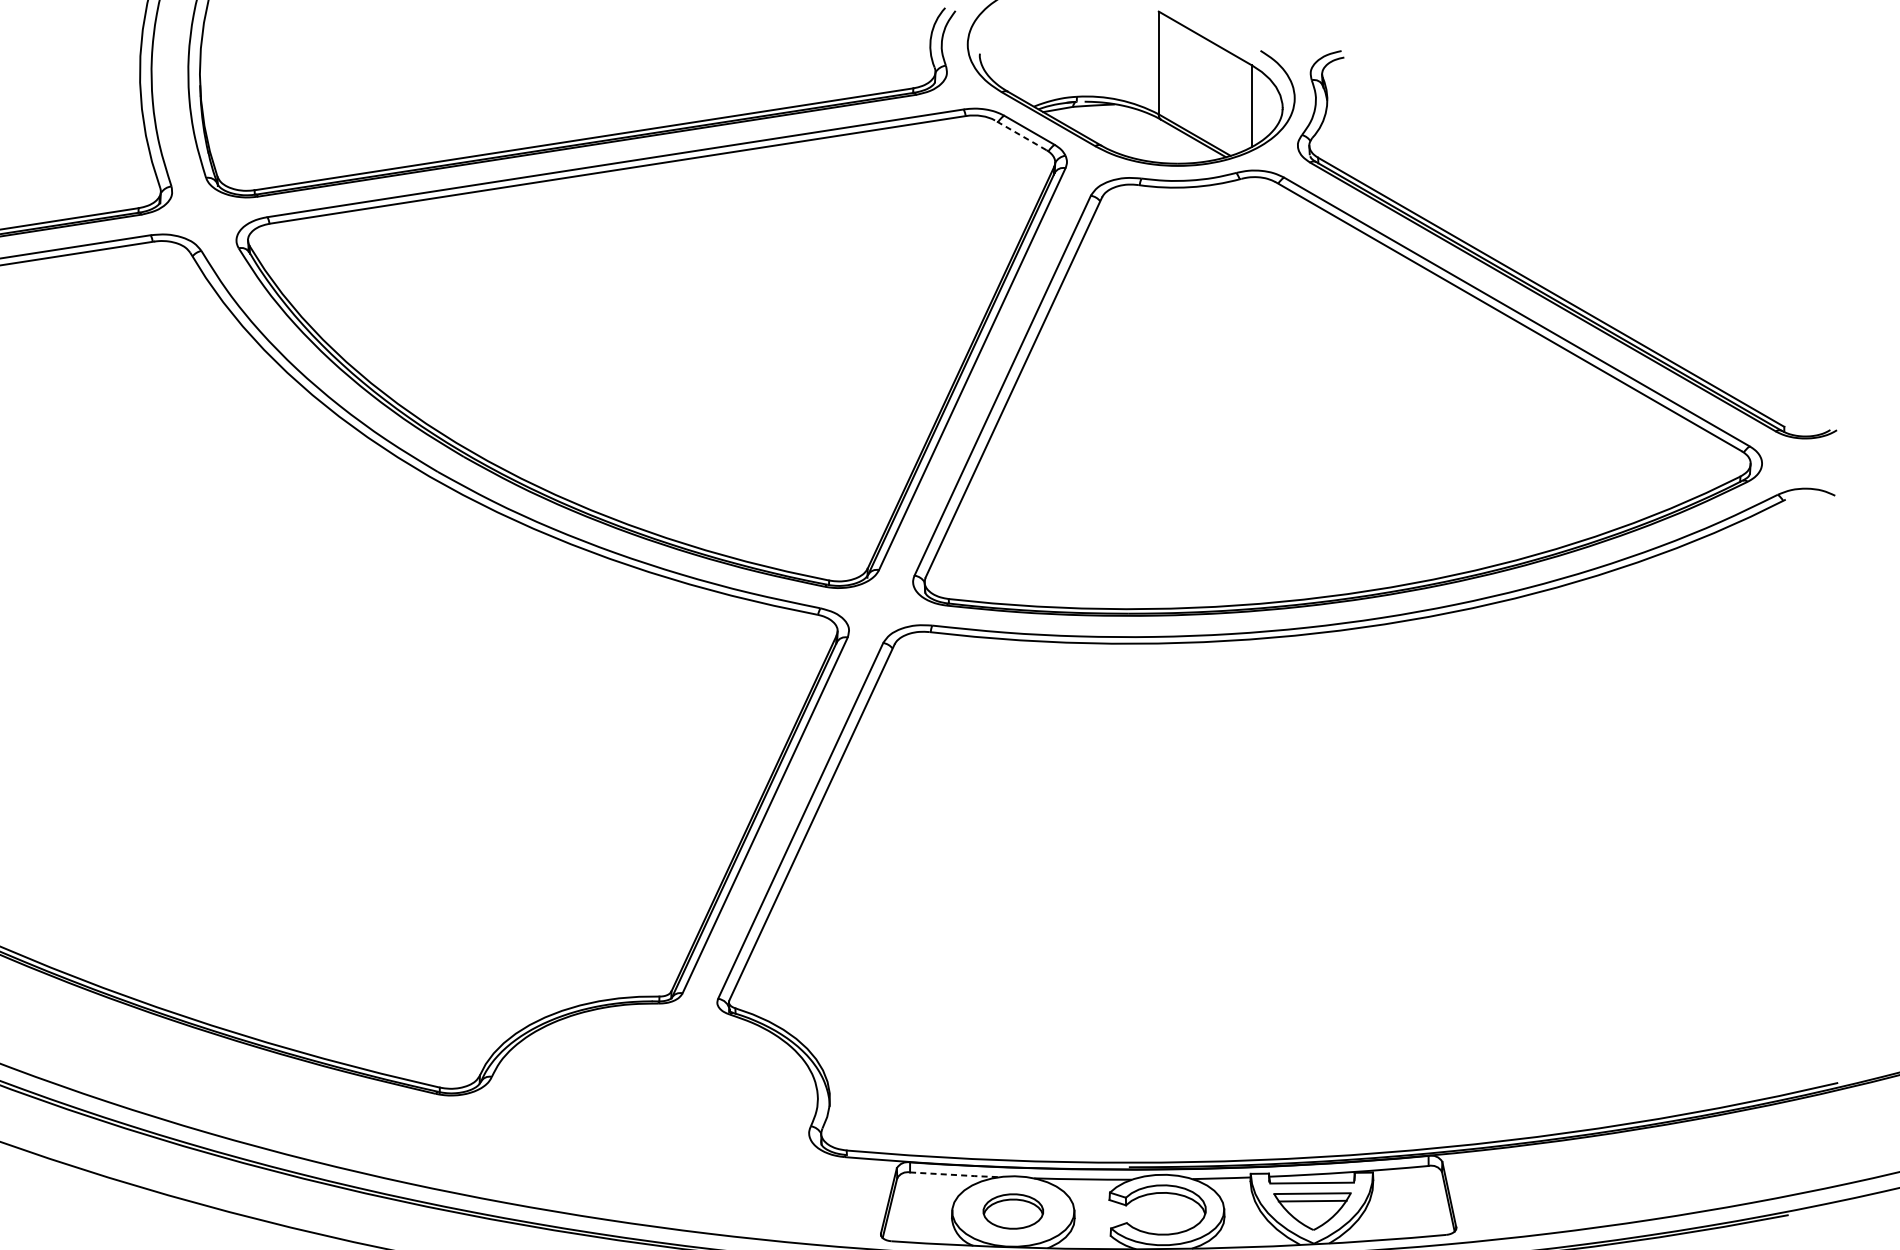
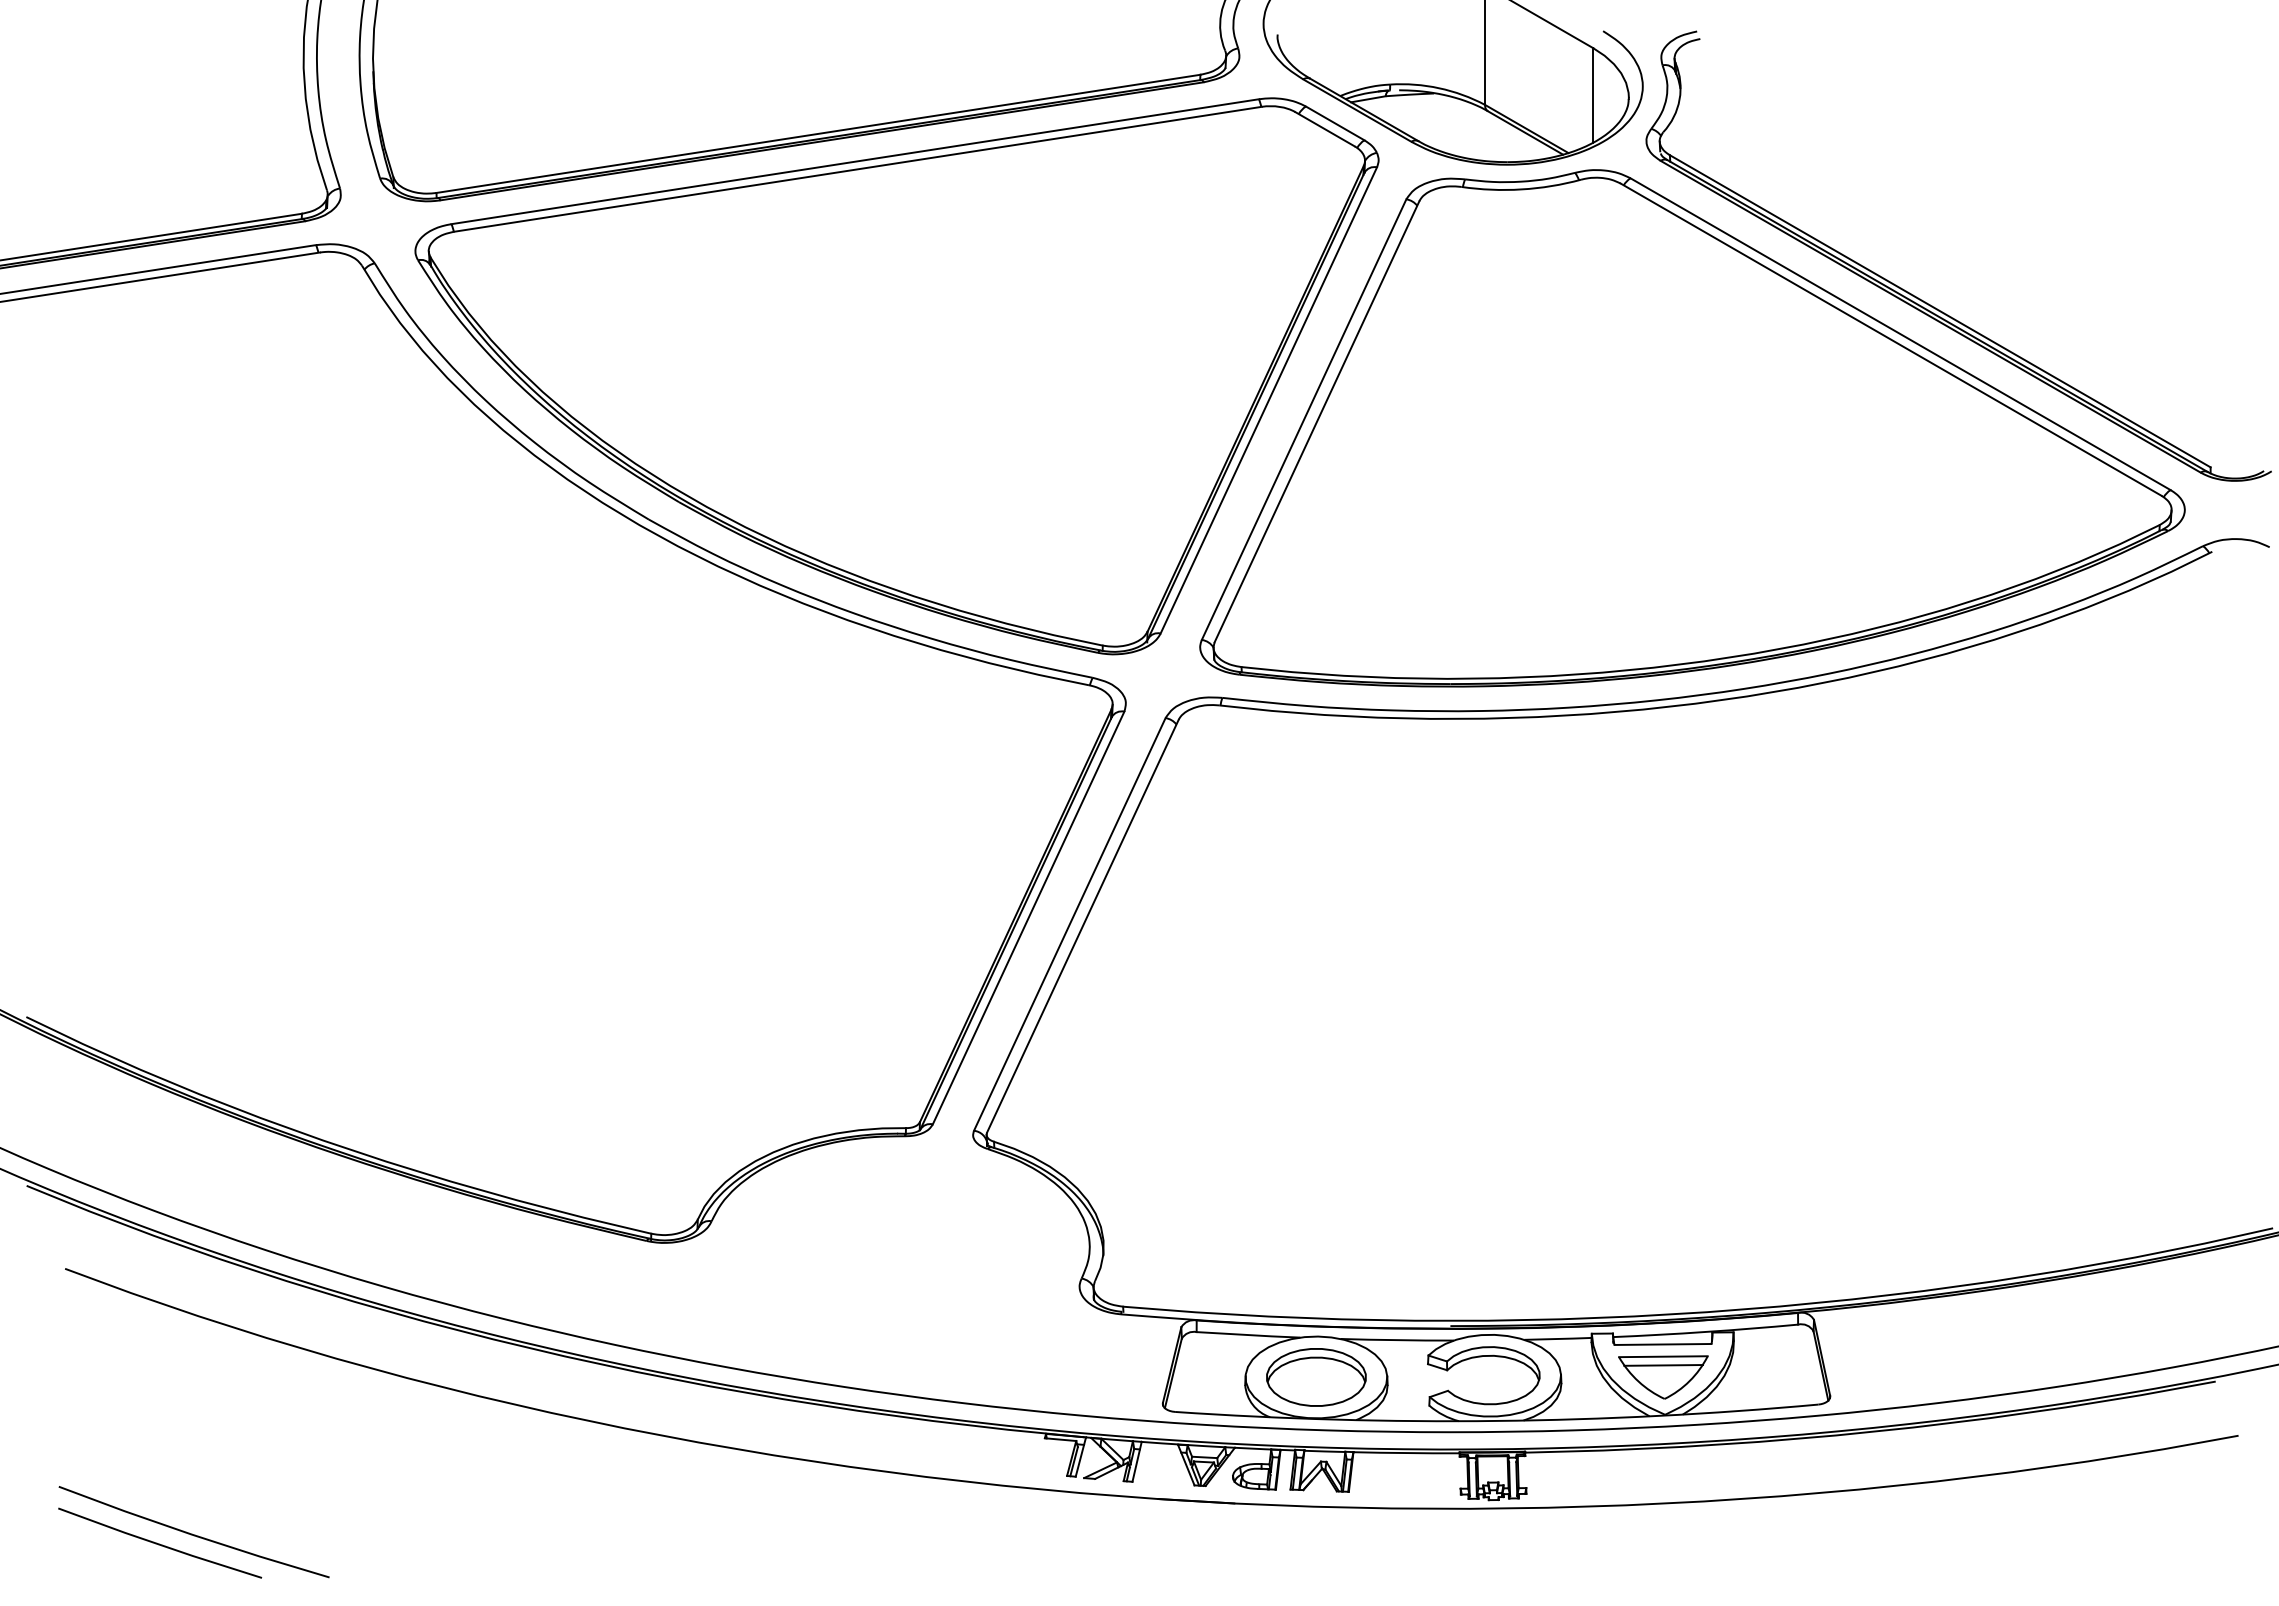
line: (1020, 135) -> (1324, 129), dashed -> solid
line: (955, 1175) -> (1249, 1335), dashed -> solid
part: (1013, 1211) -> (1316, 1377), size x1.43

